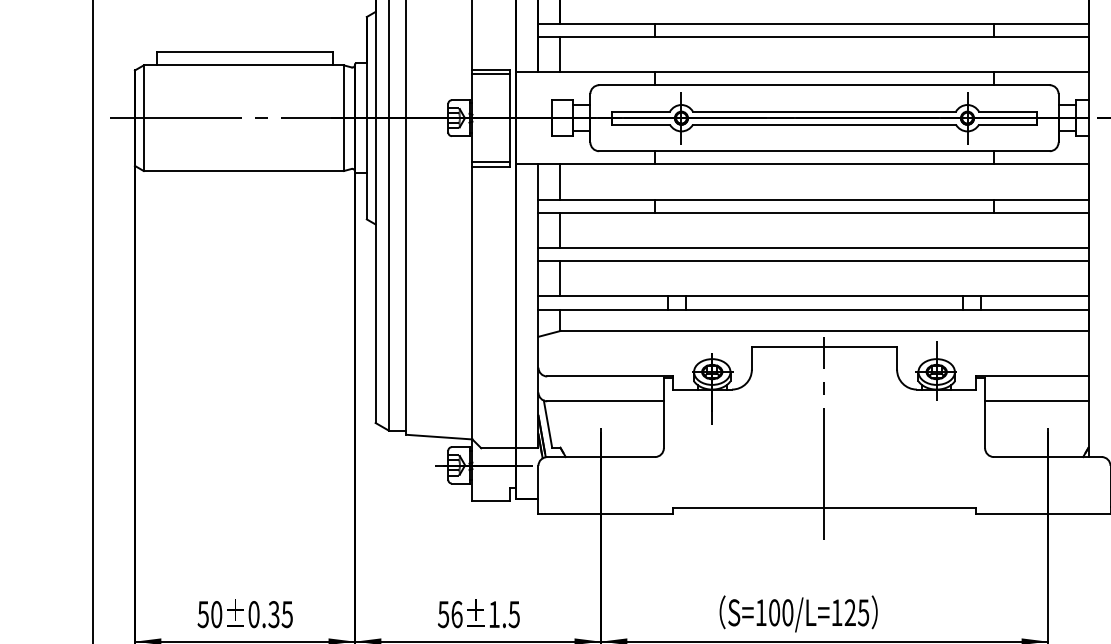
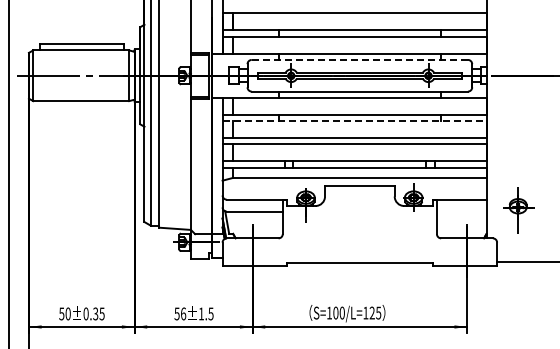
line: (825, 84) -> (360, 59), solid -> dashed
line: (813, 213) -> (354, 121), solid -> dashed
line: (1036, 401) -> (461, 211), removed
line: (823, 438) -> (359, 229), removed

